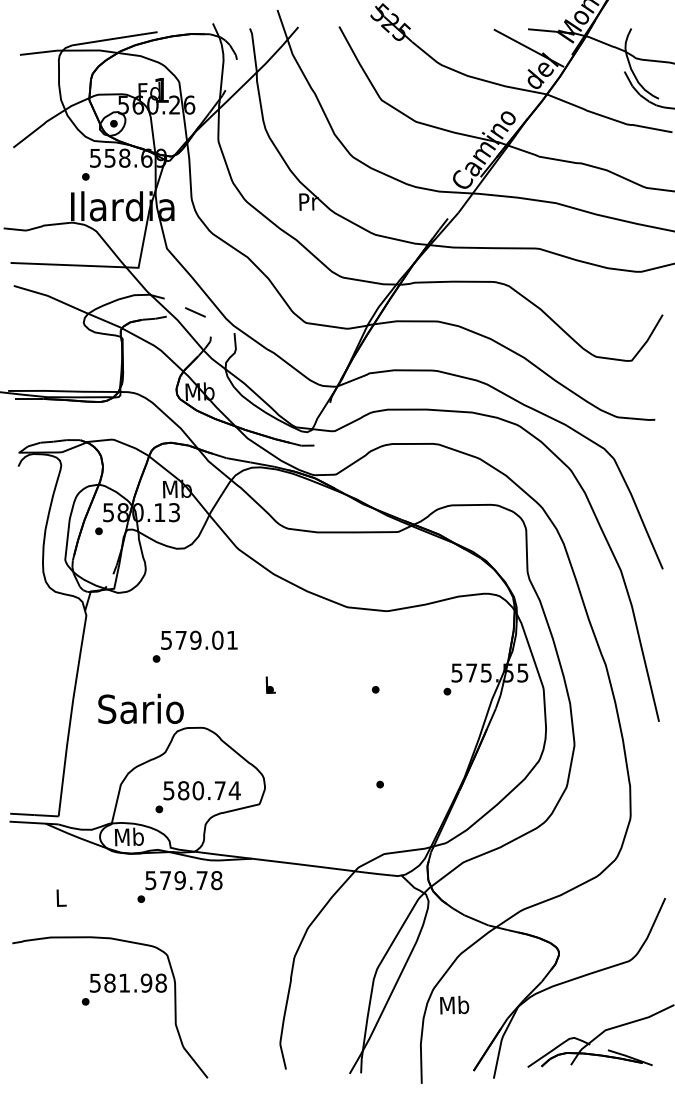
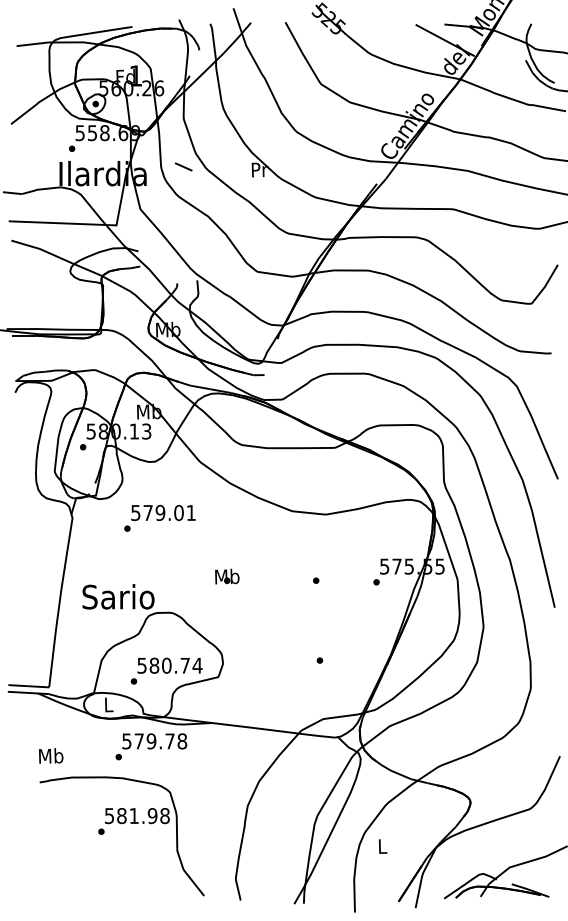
line: (195, 312) -> (183, 167), moved
text: (194, 646) -> (159, 518), moved
text: (269, 684) -> (226, 576), L -> Mb
text: (128, 836) -> (108, 704), Mb -> L
text: (60, 897) -> (50, 755), L -> Mb
part: (110, 992) -> (122, 823), moved
text: (454, 1004) -> (382, 845), Mb -> L

